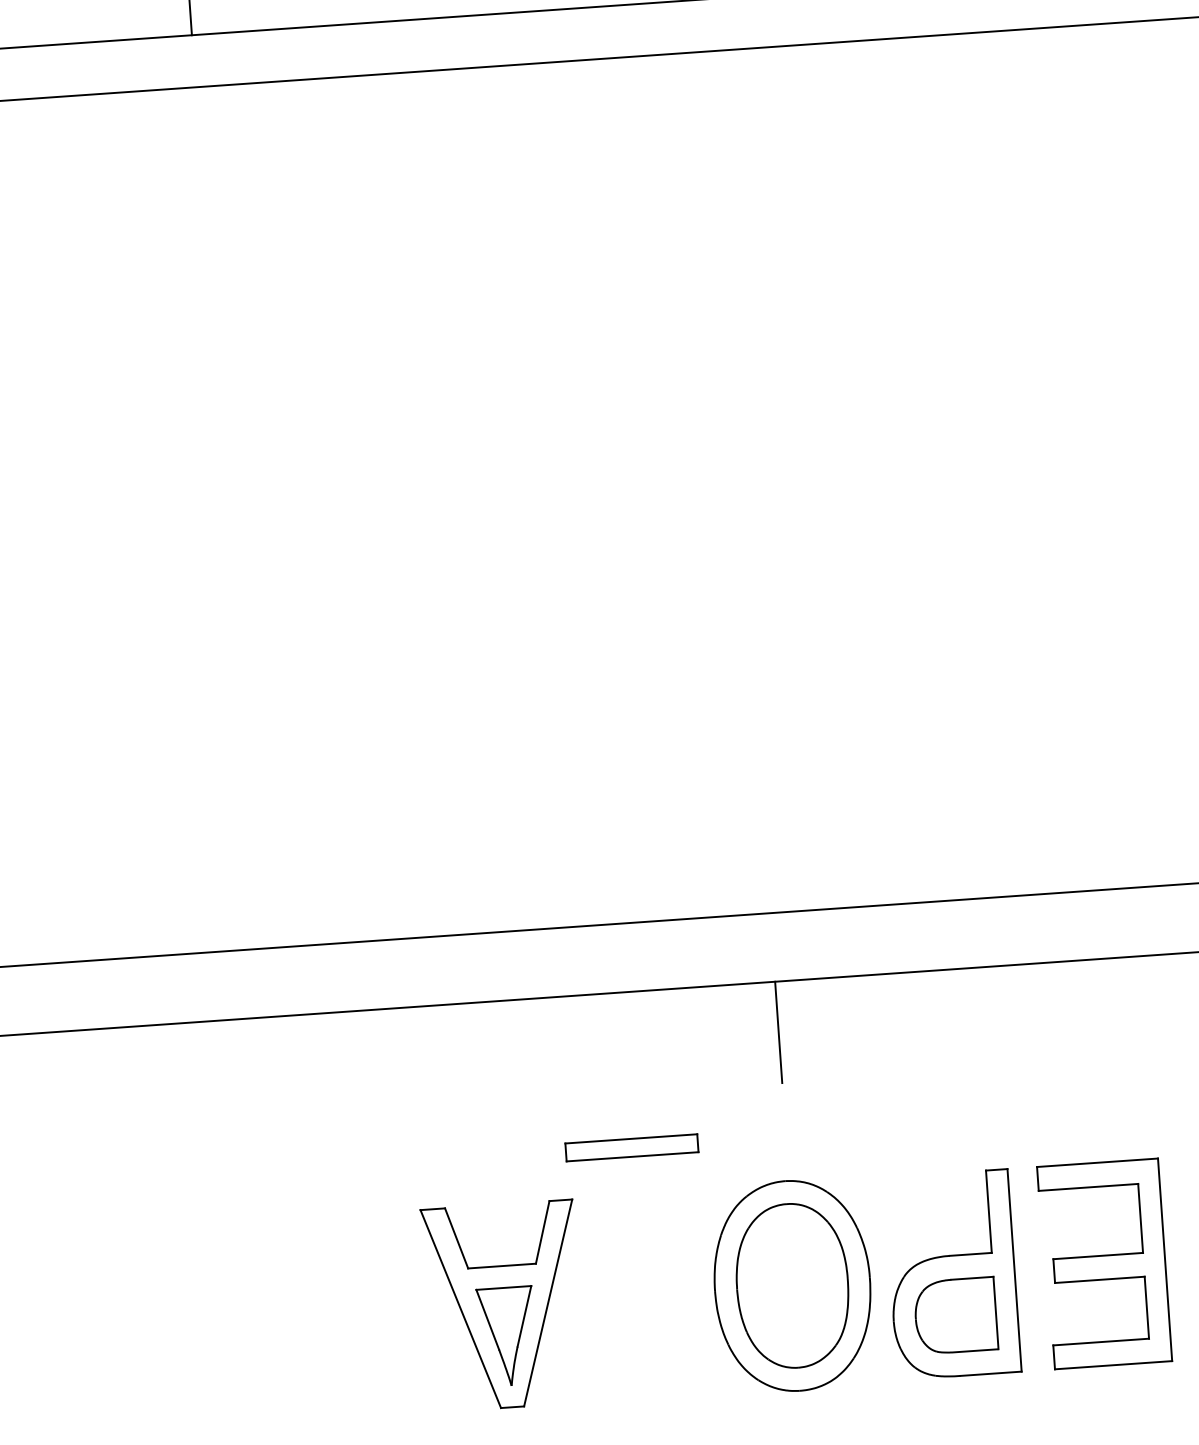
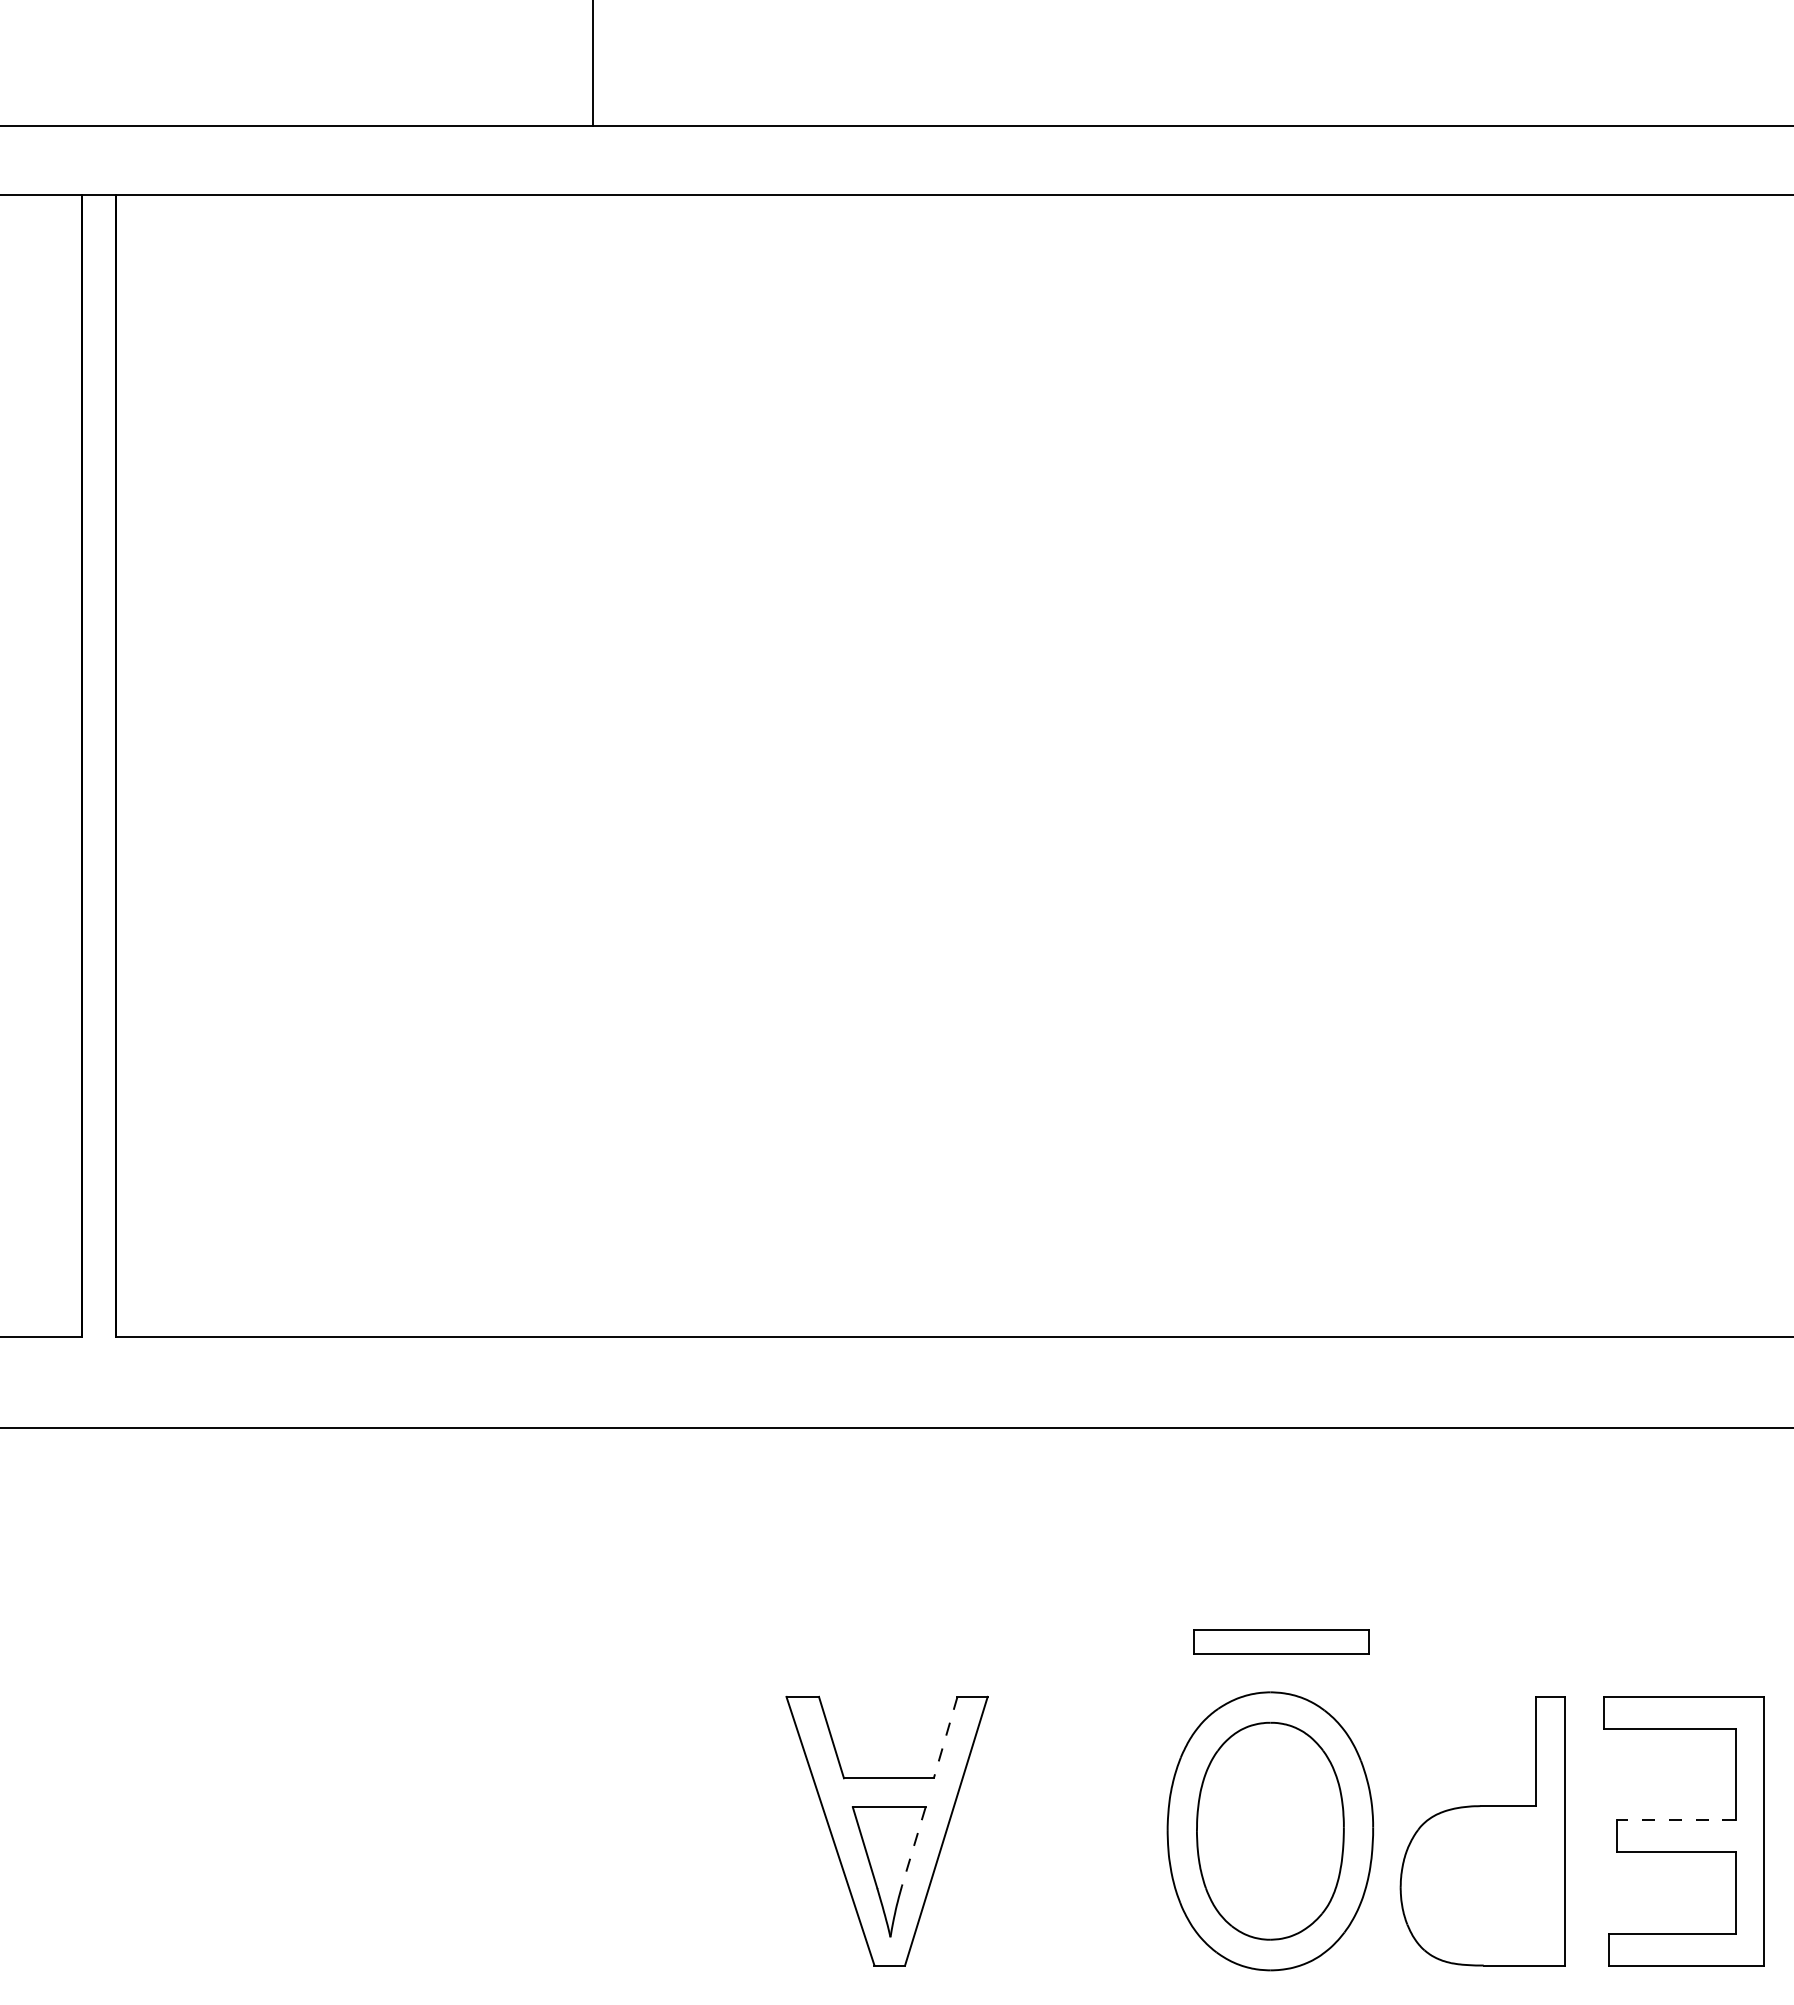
line: (778, 1032) -> (1275, 1495), removed
part: (632, 1147) -> (1281, 1641), moved
line: (542, 1233) -> (945, 1738), solid -> dashed
line: (1097, 1256) -> (1675, 1820), solid -> dashed
part: (955, 1315) -> (1482, 1885), removed
line: (524, 1316) -> (913, 1847), solid -> dashed

